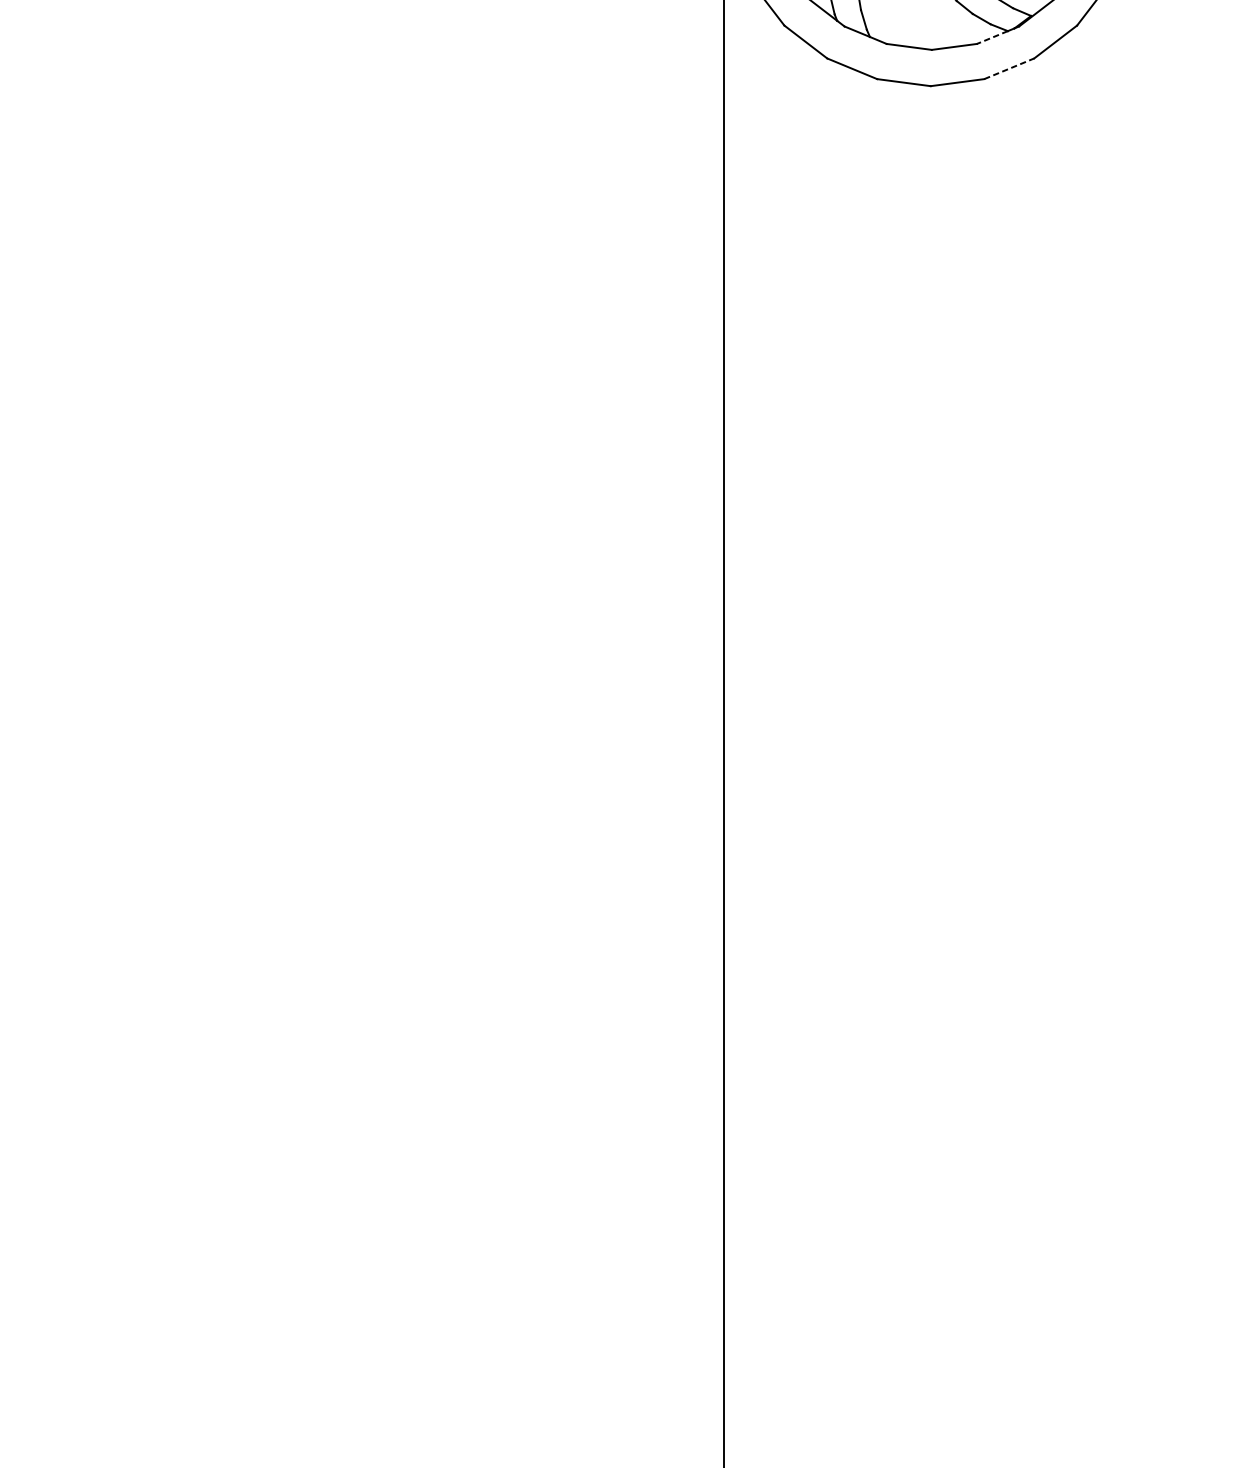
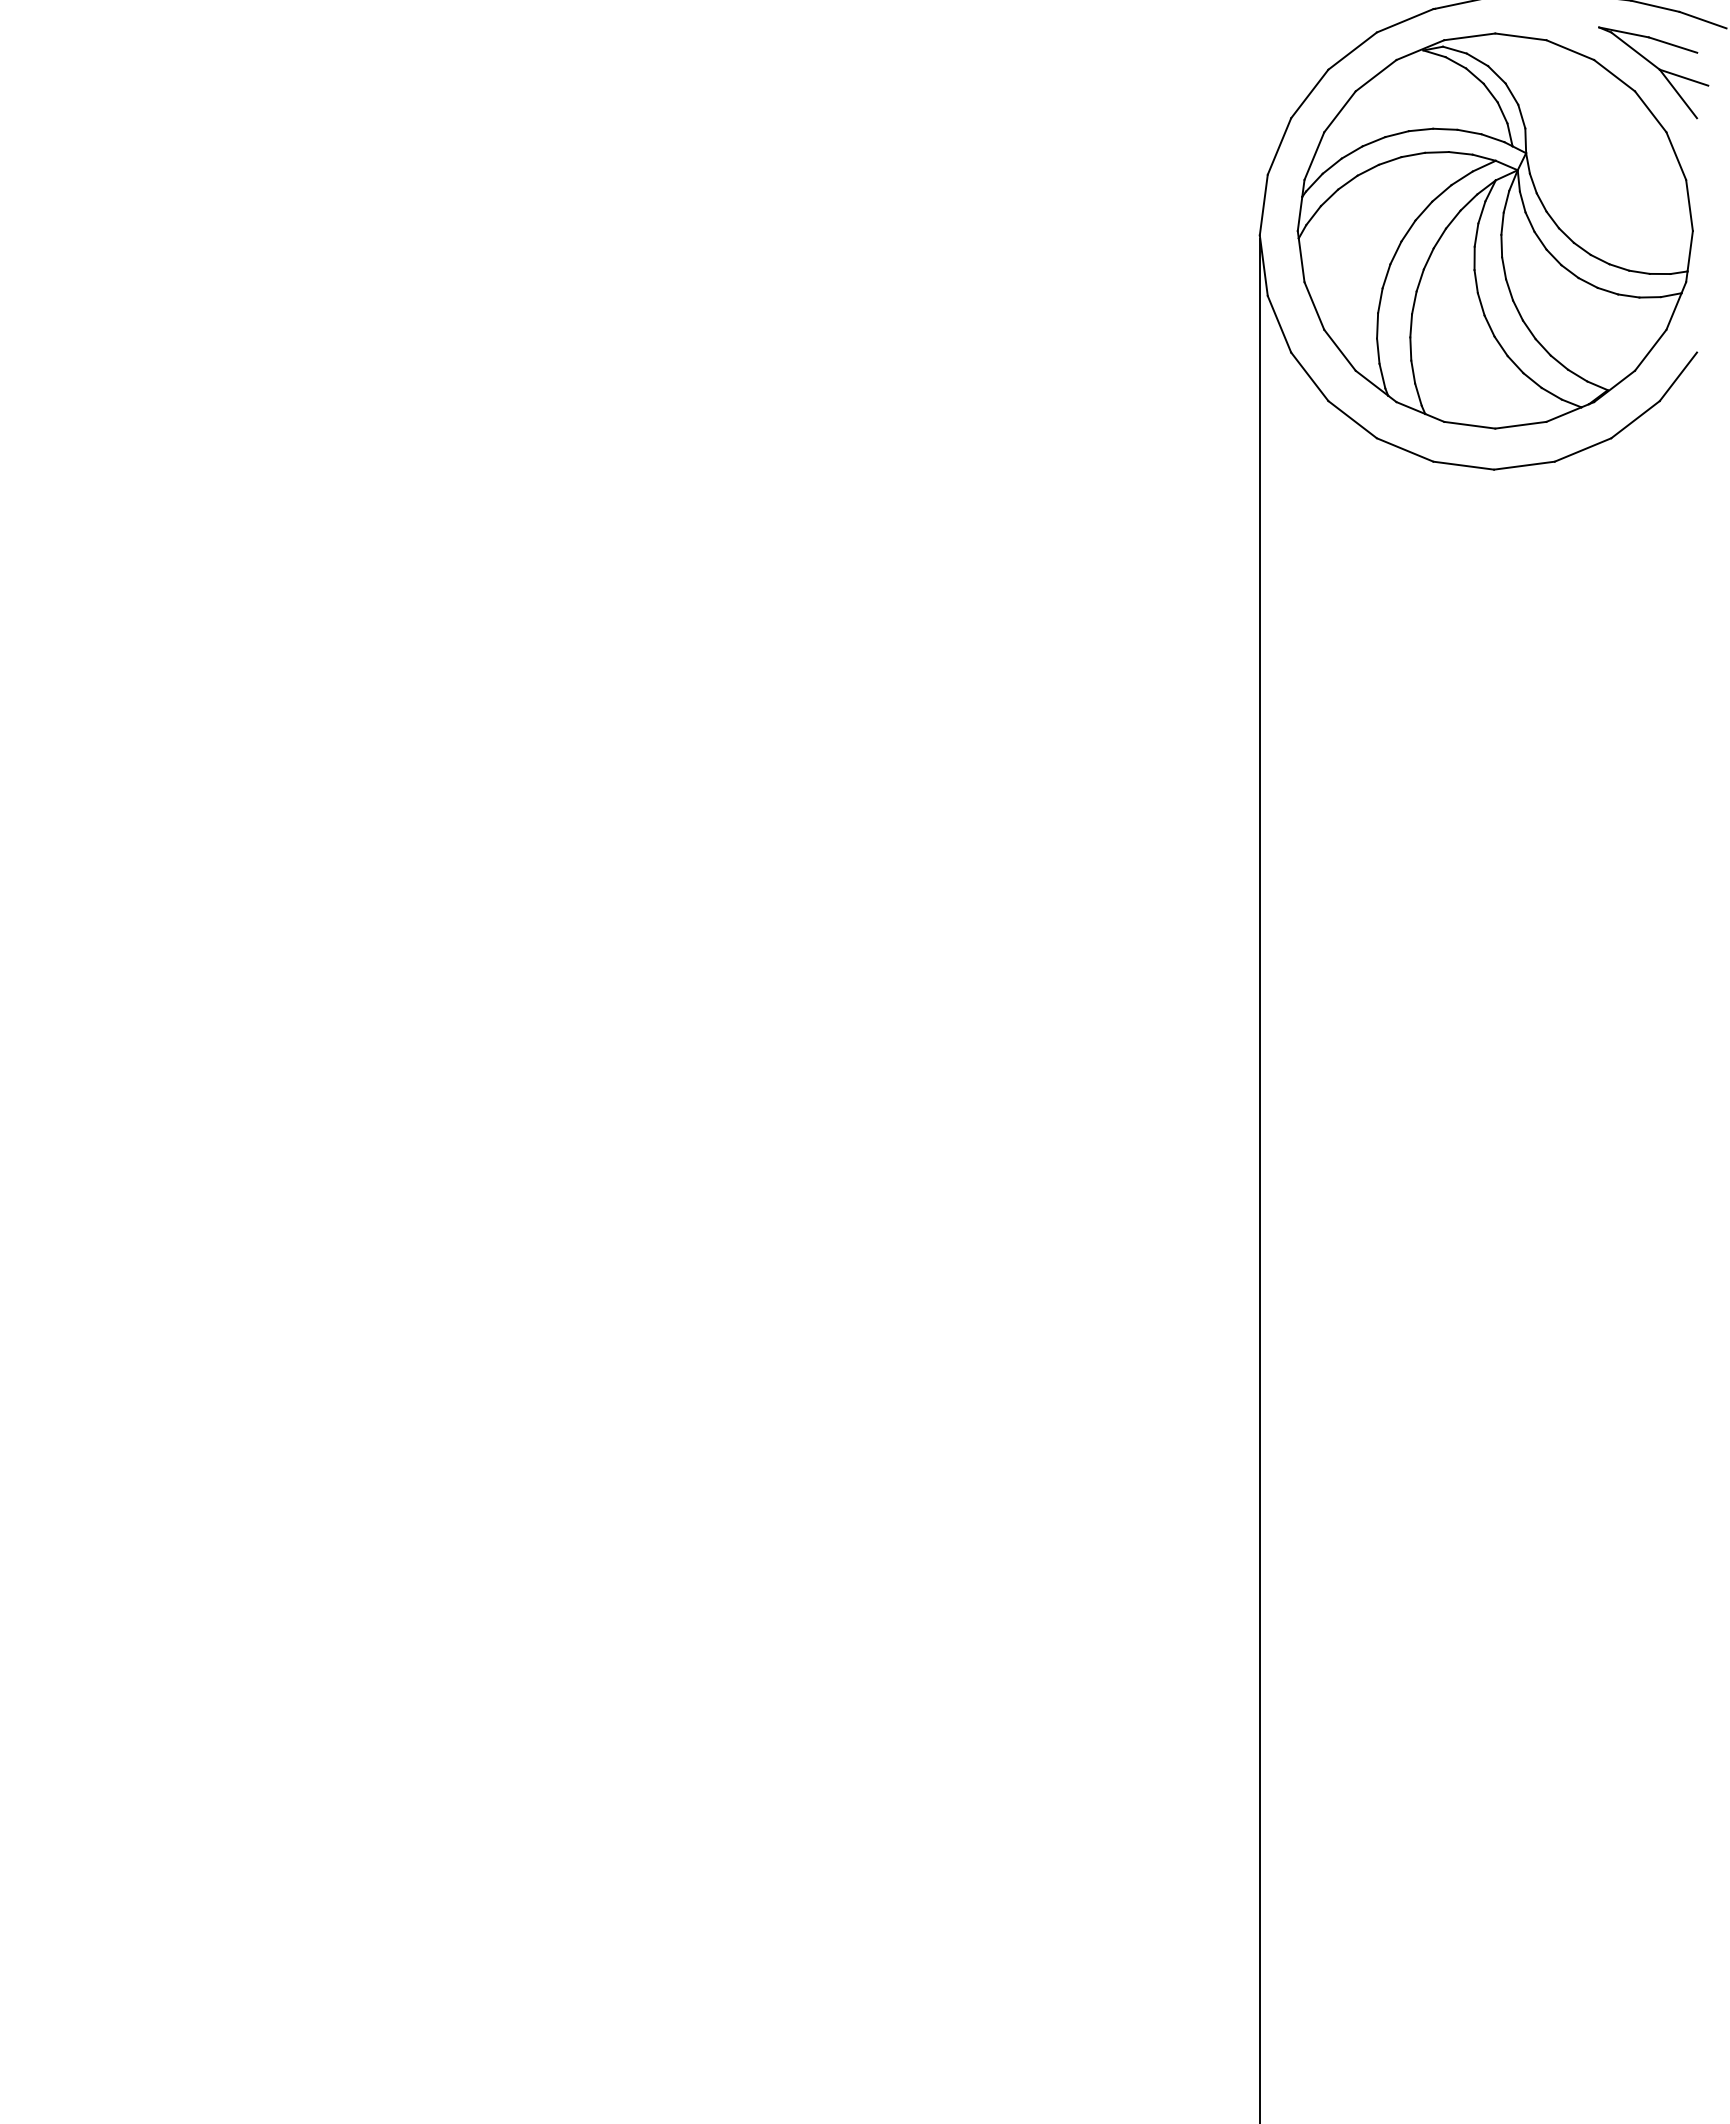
line: (992, 37) -> (1563, 414), dashed -> solid
line: (1008, 69) -> (1582, 450), dashed -> solid

